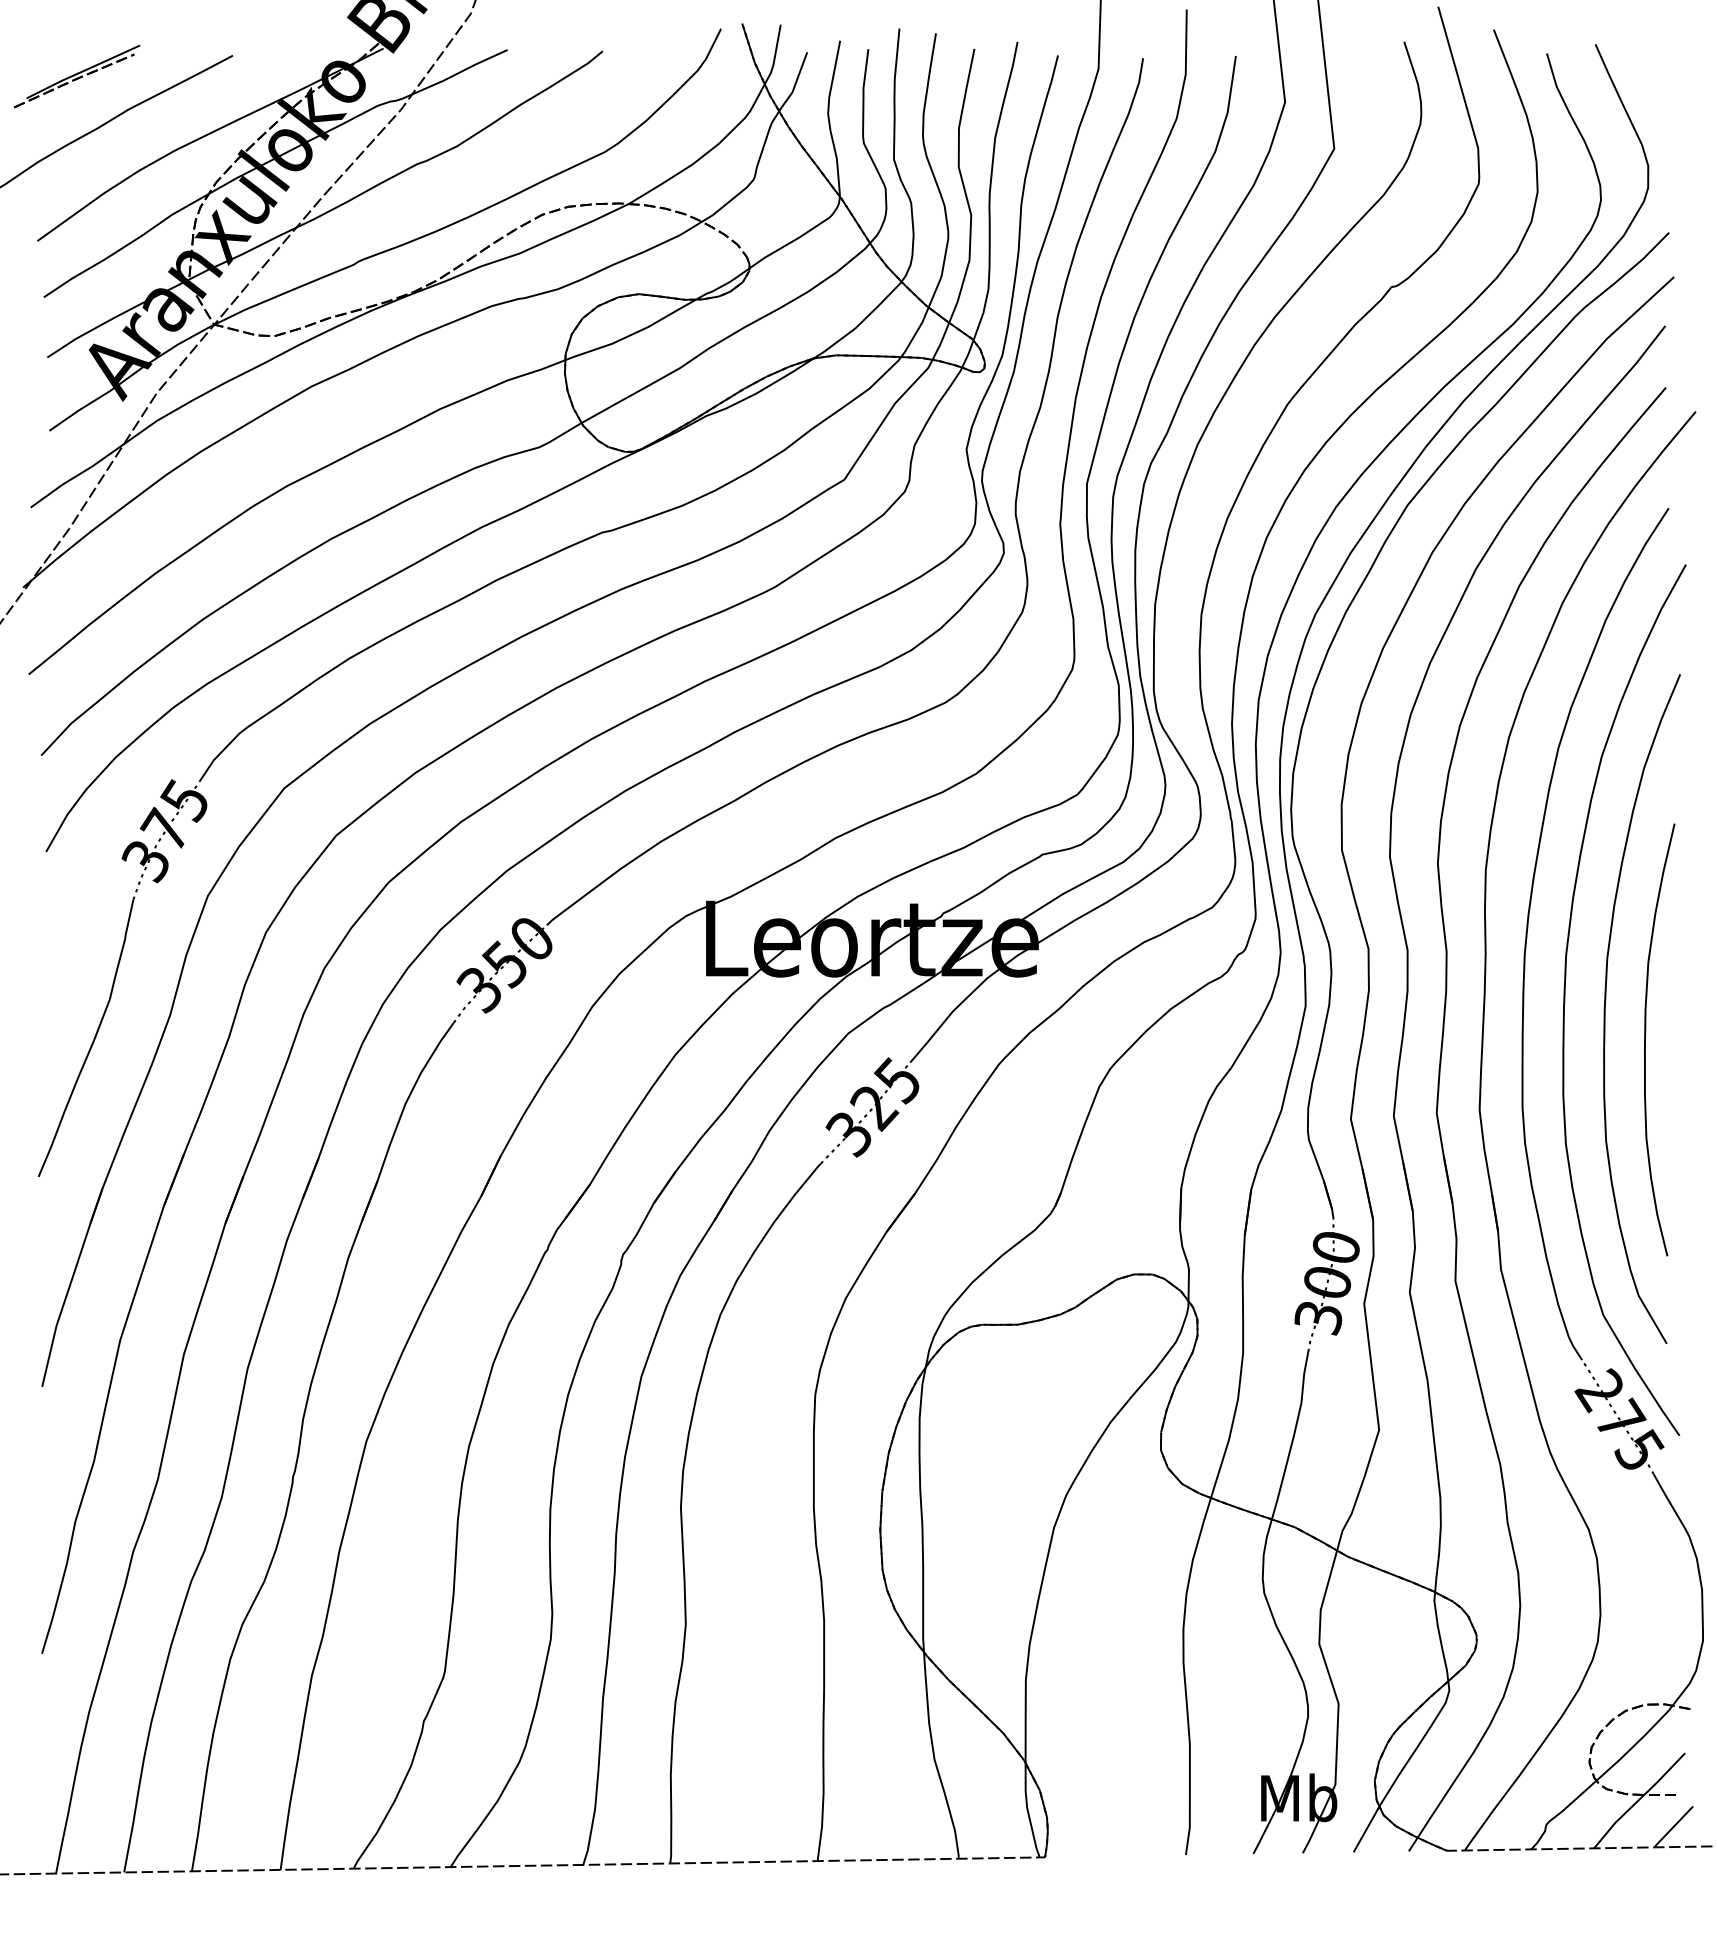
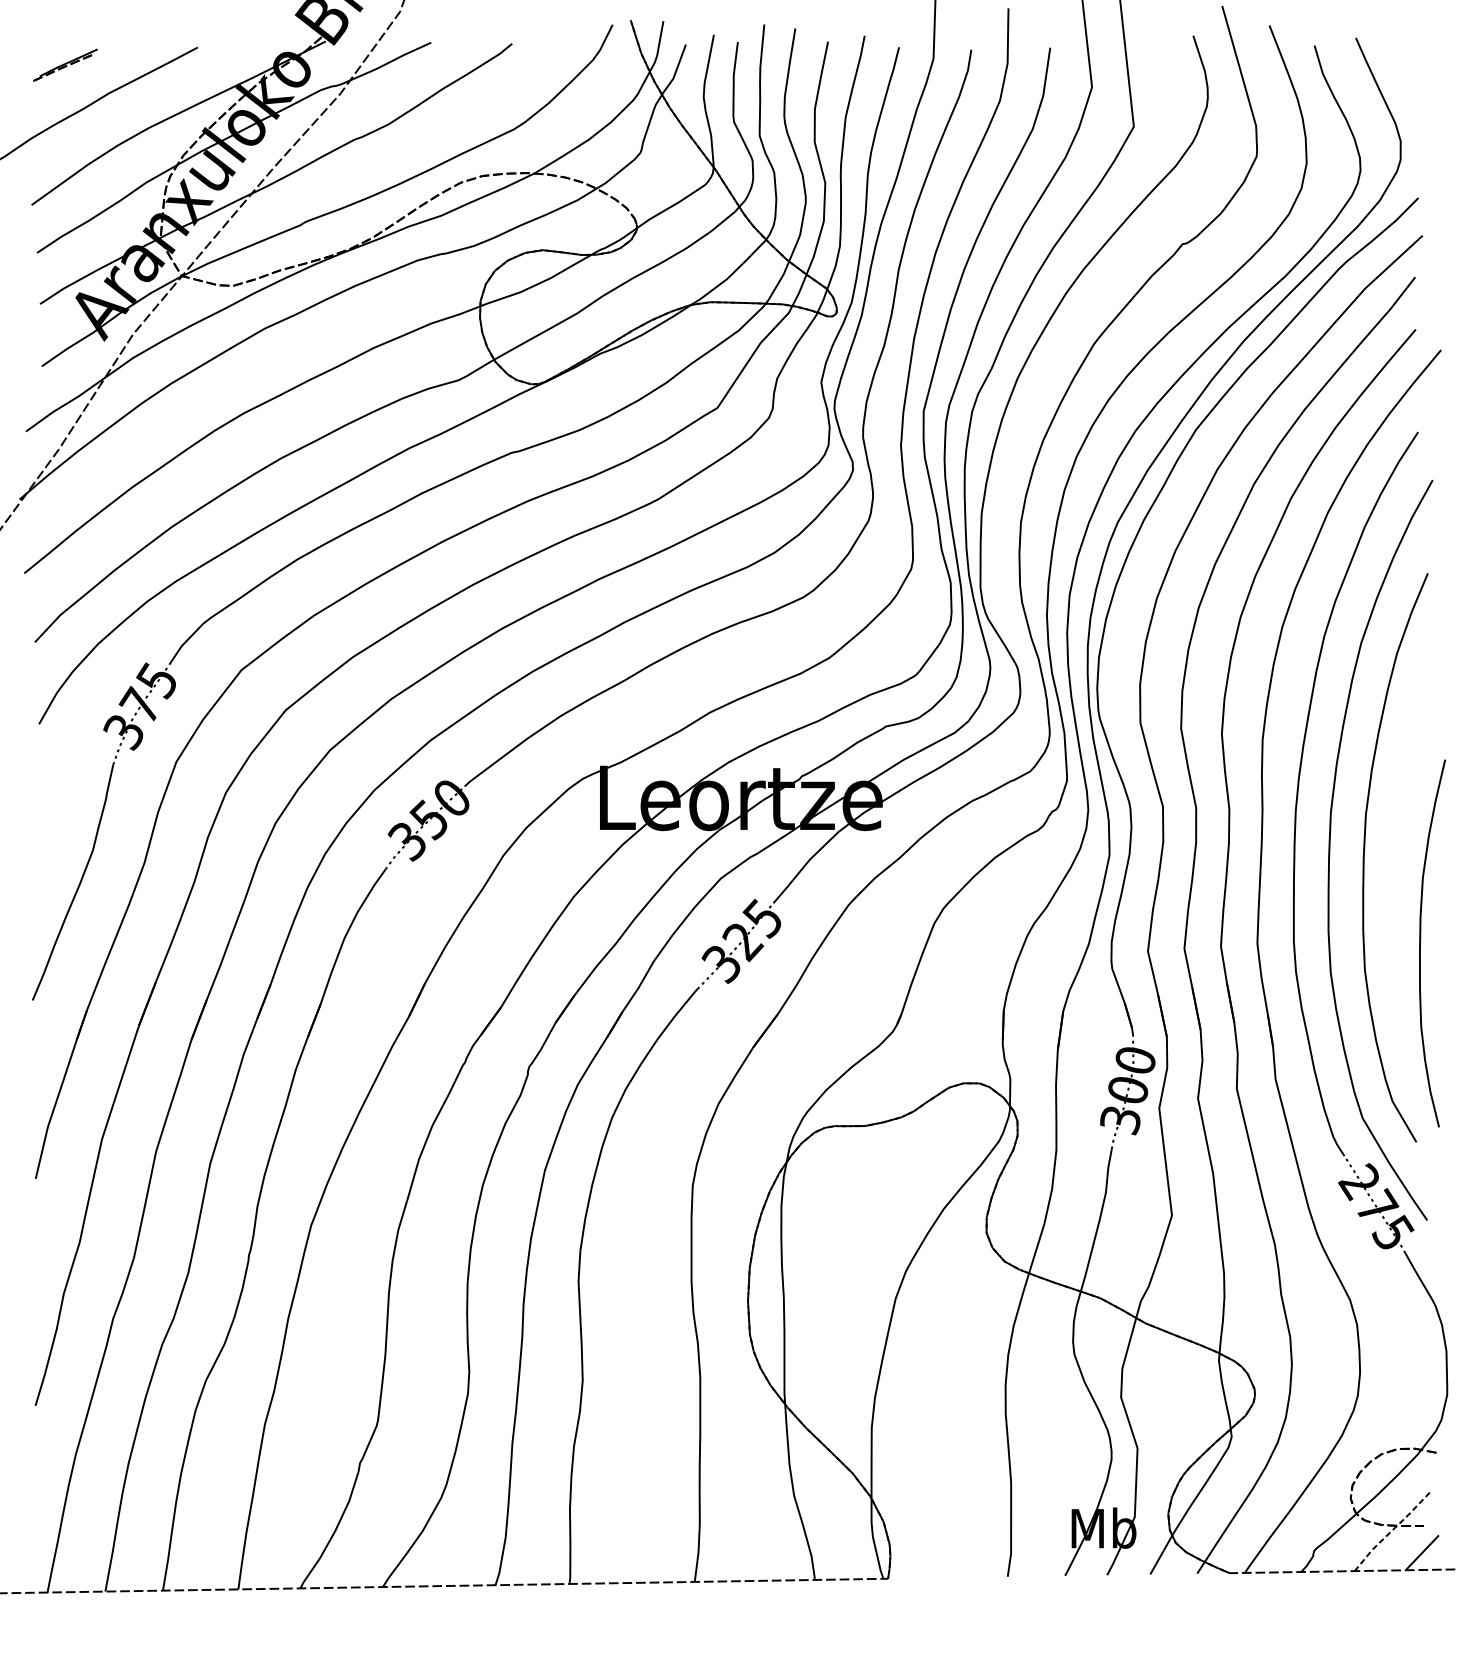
part: (77, 76) -> (65, 65), size x0.6
curve: (1646, 1034) -> (1421, 938), moved
line: (1638, 1800) -> (1392, 1530), solid -> dashed

